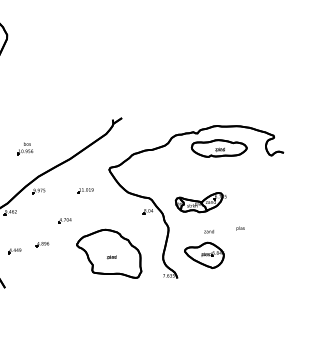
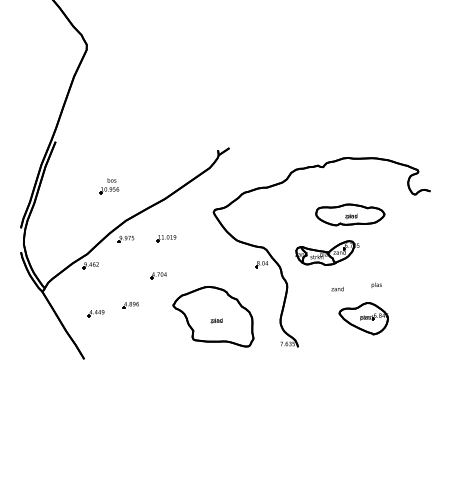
part: (219, 148) -> (350, 214), moved
part: (85, 190) -> (166, 238), moved
part: (204, 255) -> (363, 318), moved

